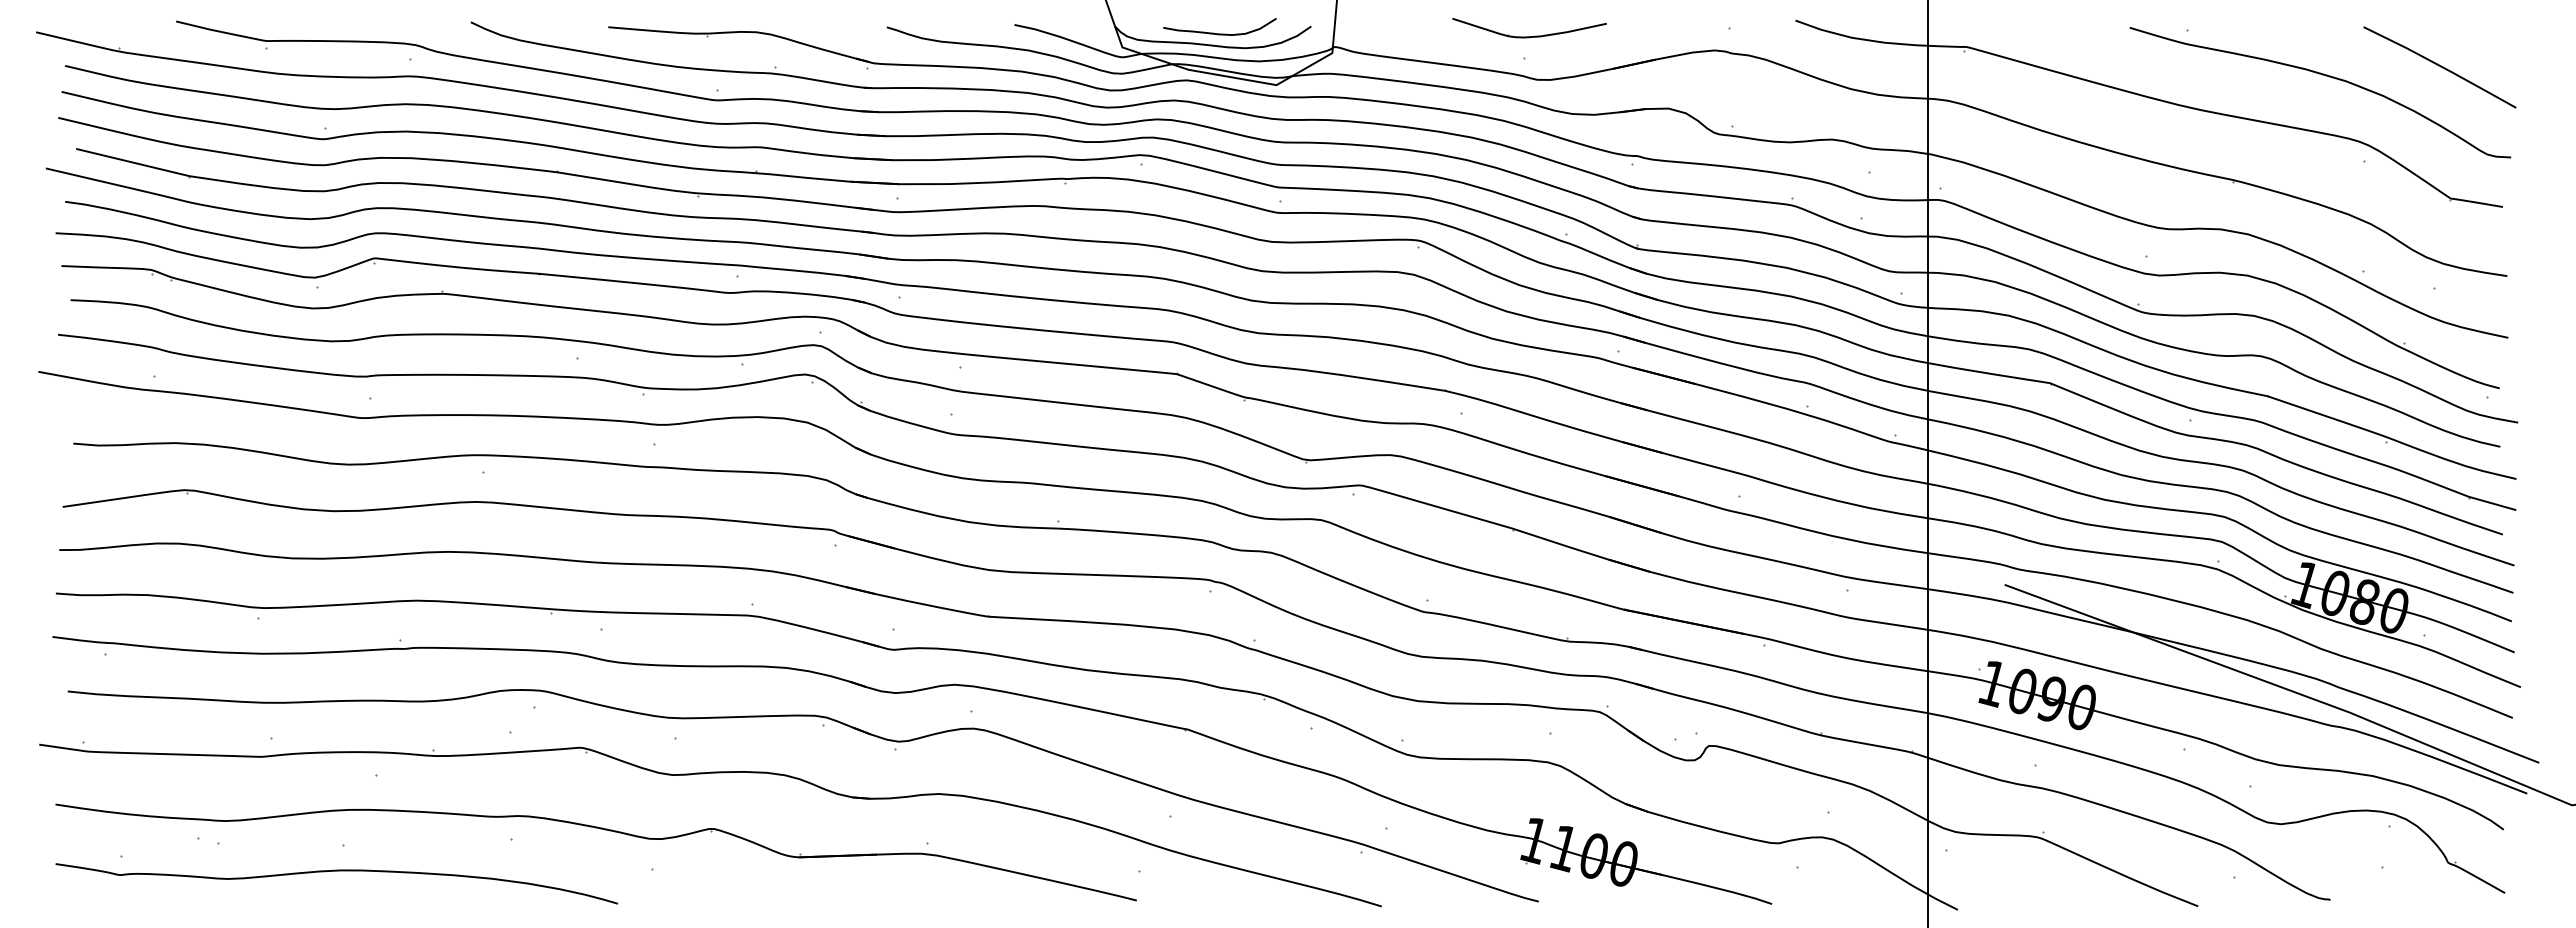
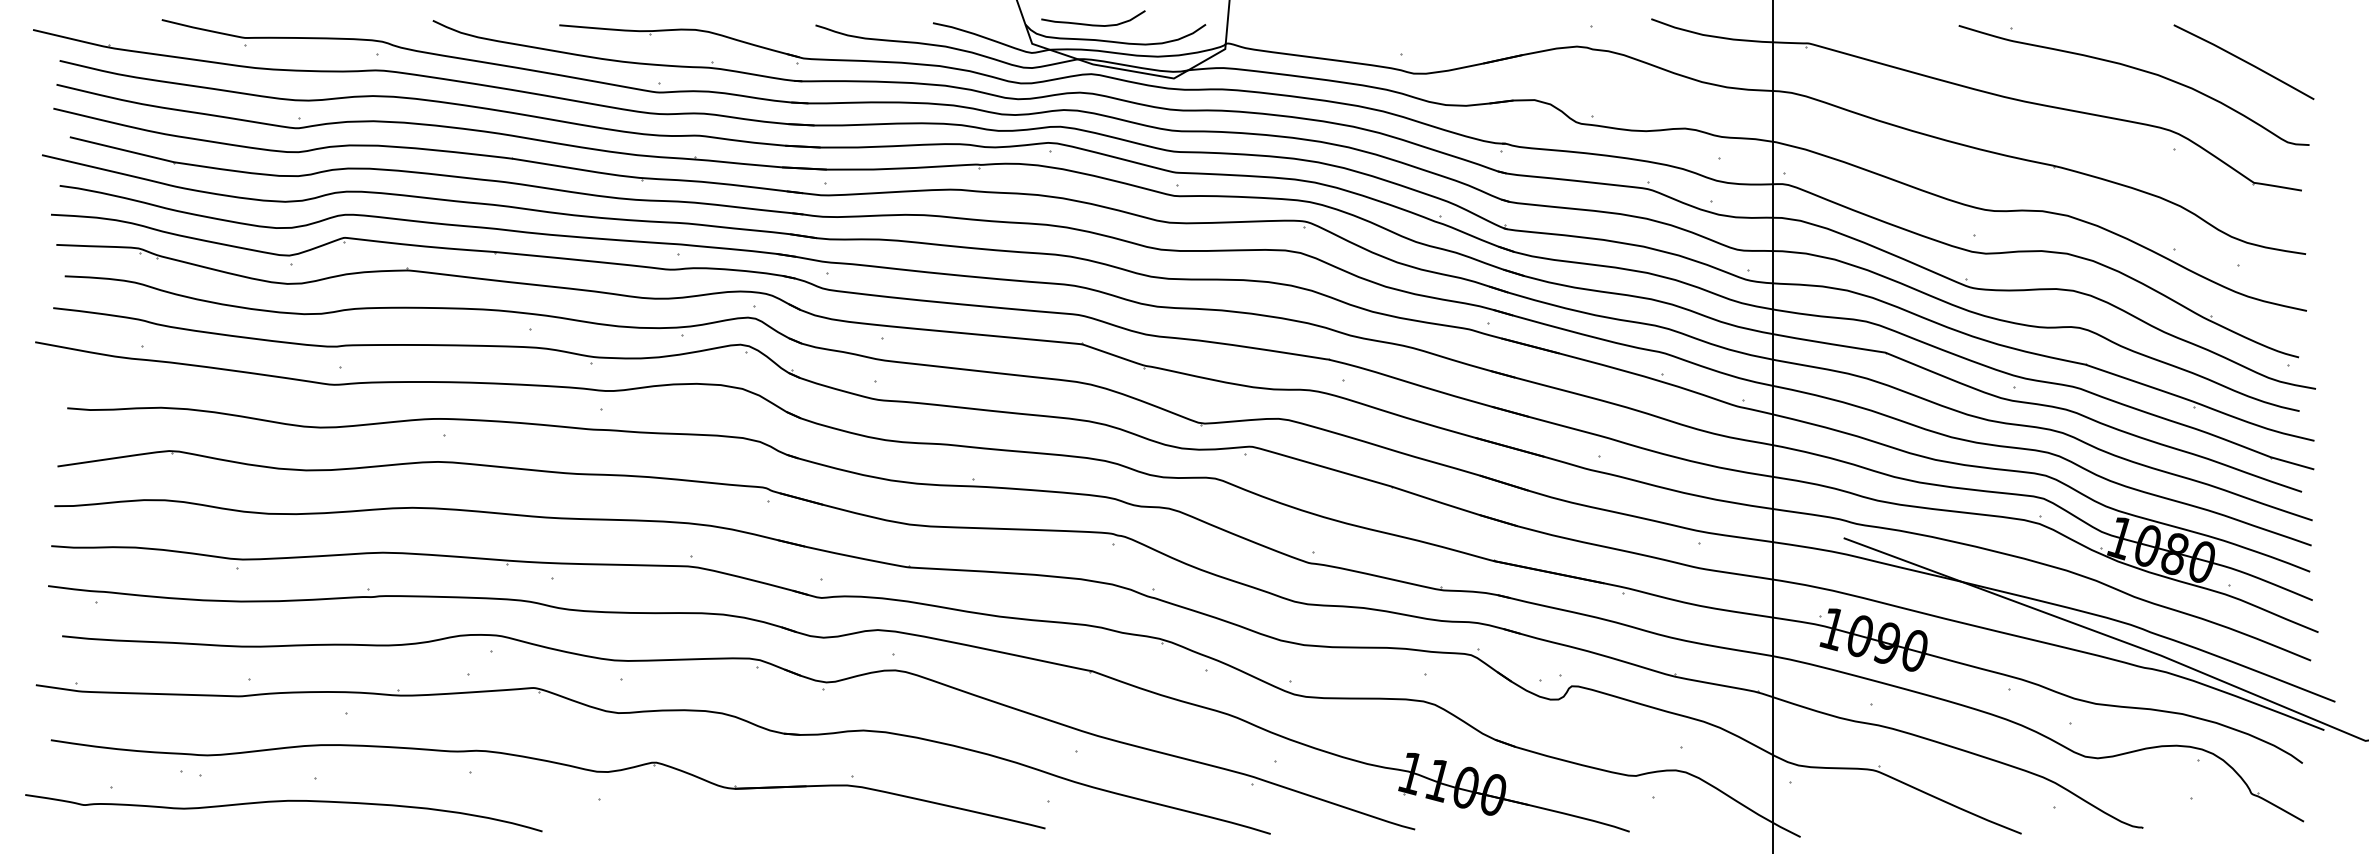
curve: (1219, 33) -> (1092, 24), moved
part: (1529, 36) -> (1406, 33), removed
curve: (336, 871) -> (283, 801), moved

